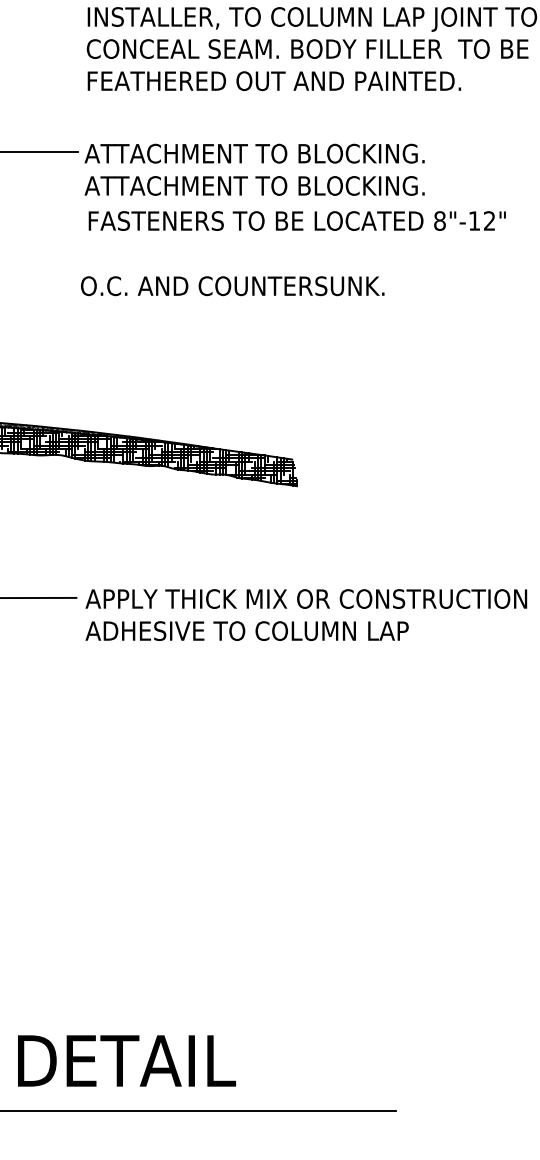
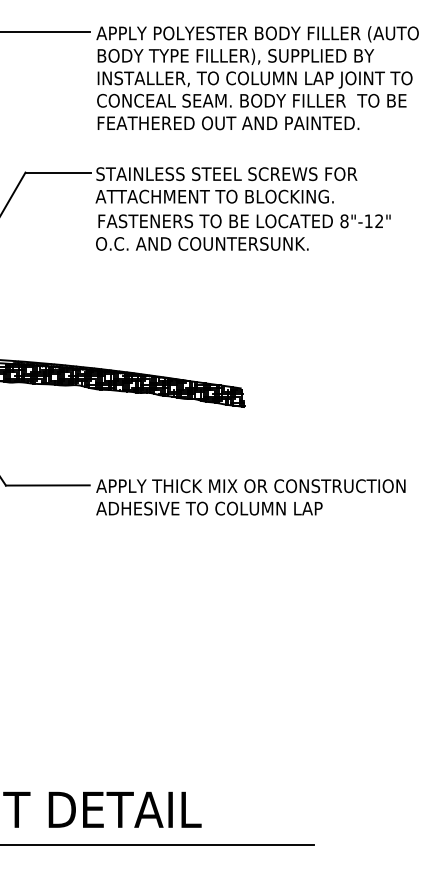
text: (271, 154) -> (226, 174), ATTACHMENT TO BLOCKING. -> STAINLESS STEEL SCREWS FOR
text: (233, 285) -> (202, 243), moved

